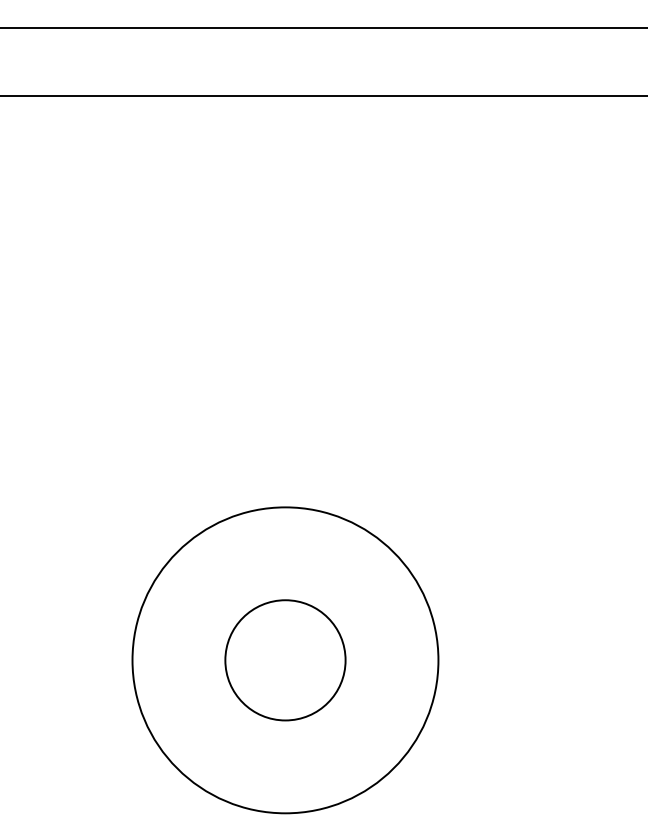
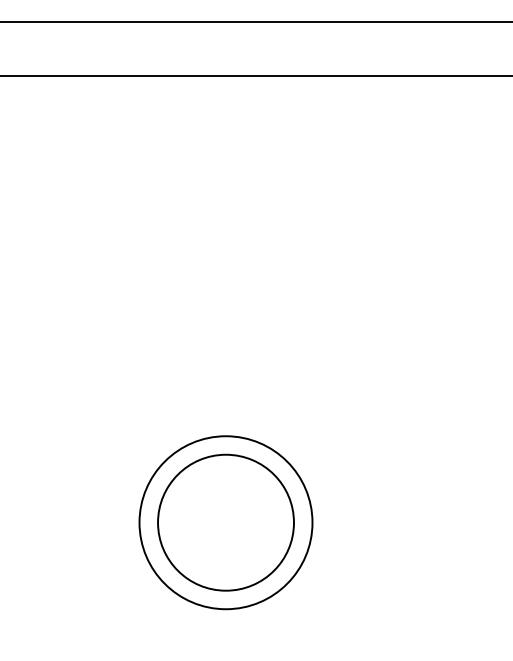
circle: (284, 660) -> (225, 522), size x0.71
circle: (284, 660) -> (225, 522), size x1.43

